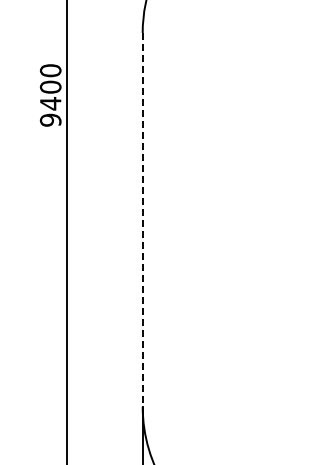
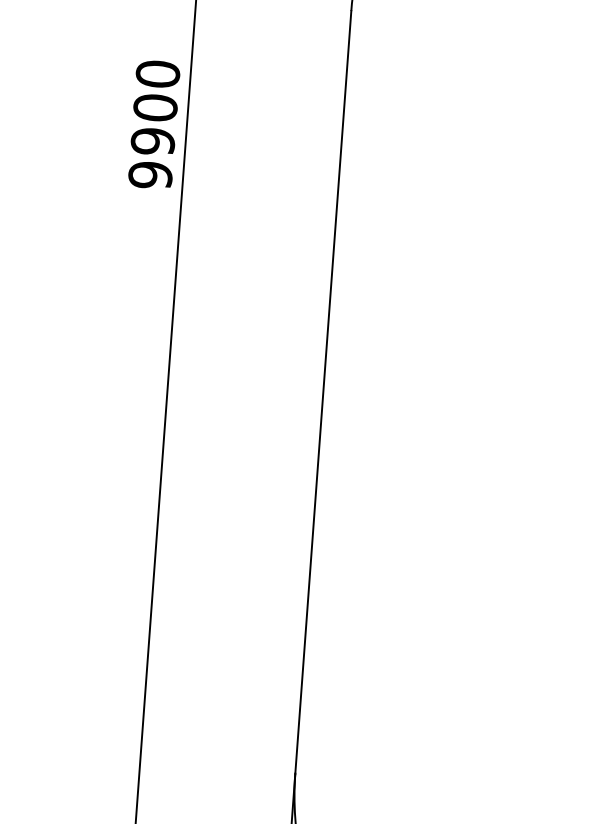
text: (50, 103) -> (152, 141), 9400 -> 9900
line: (142, 219) -> (322, 391), dashed -> solid

